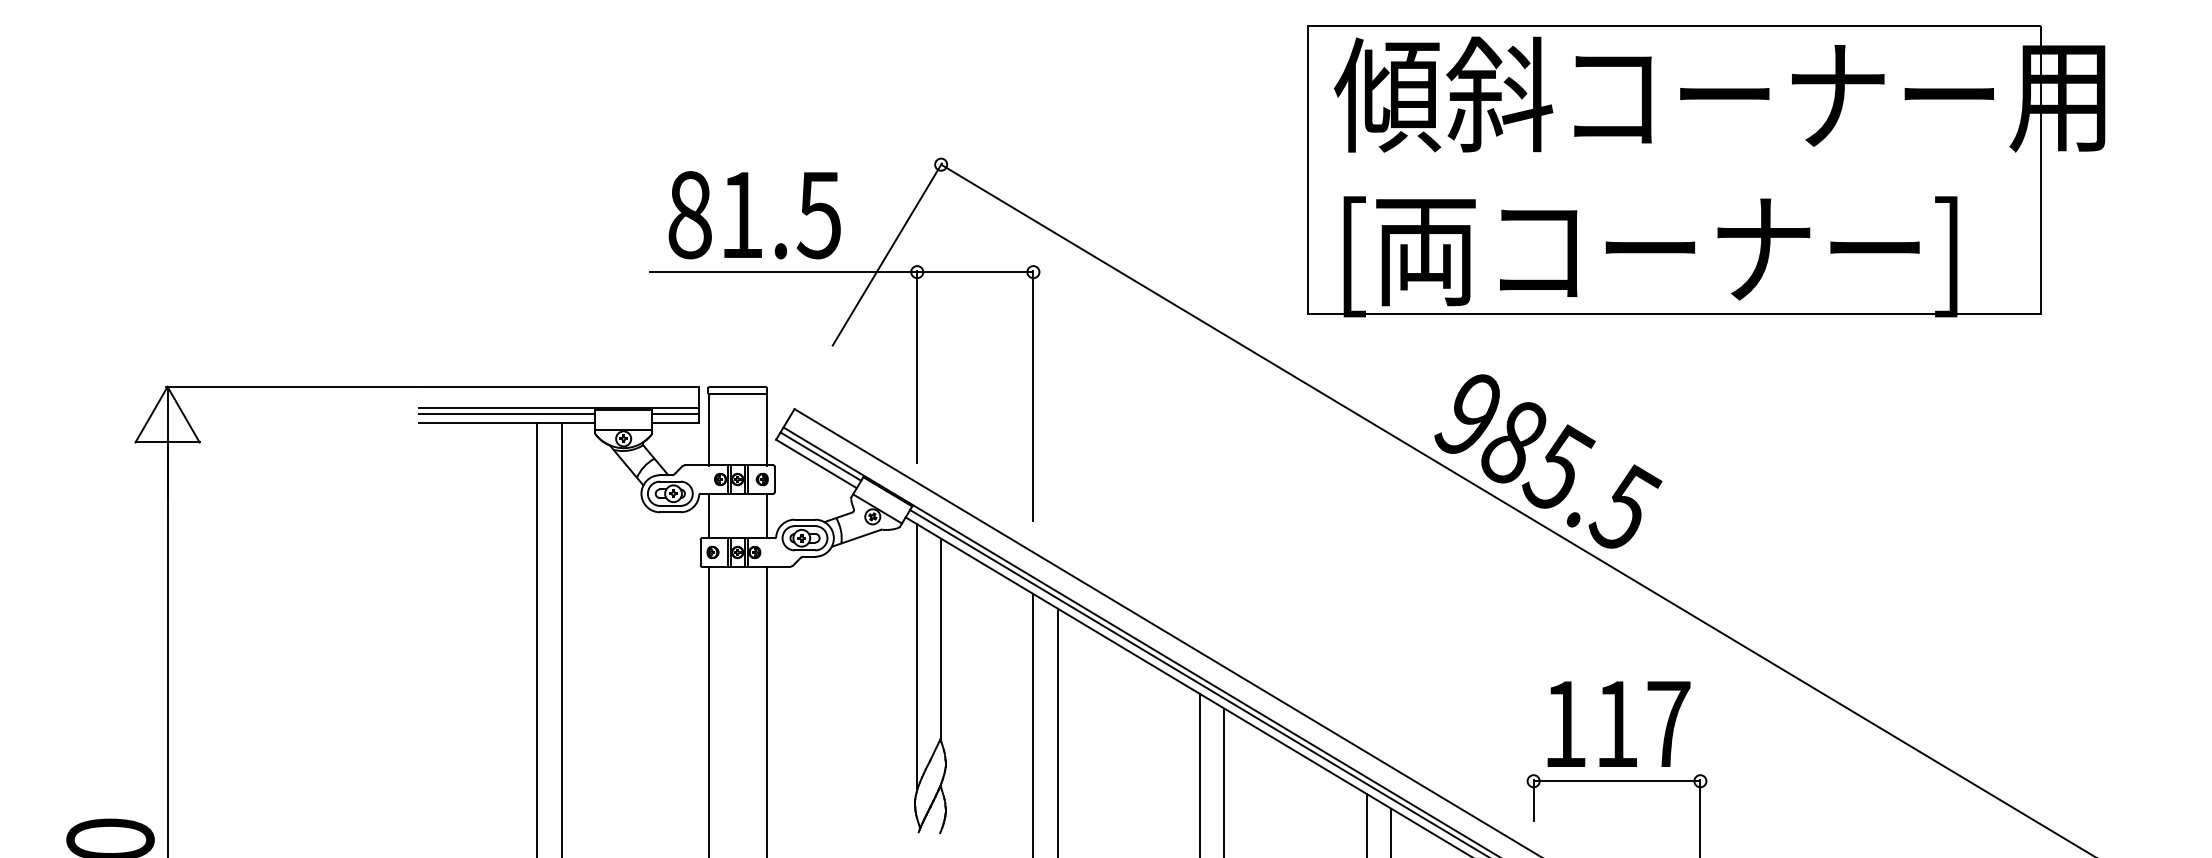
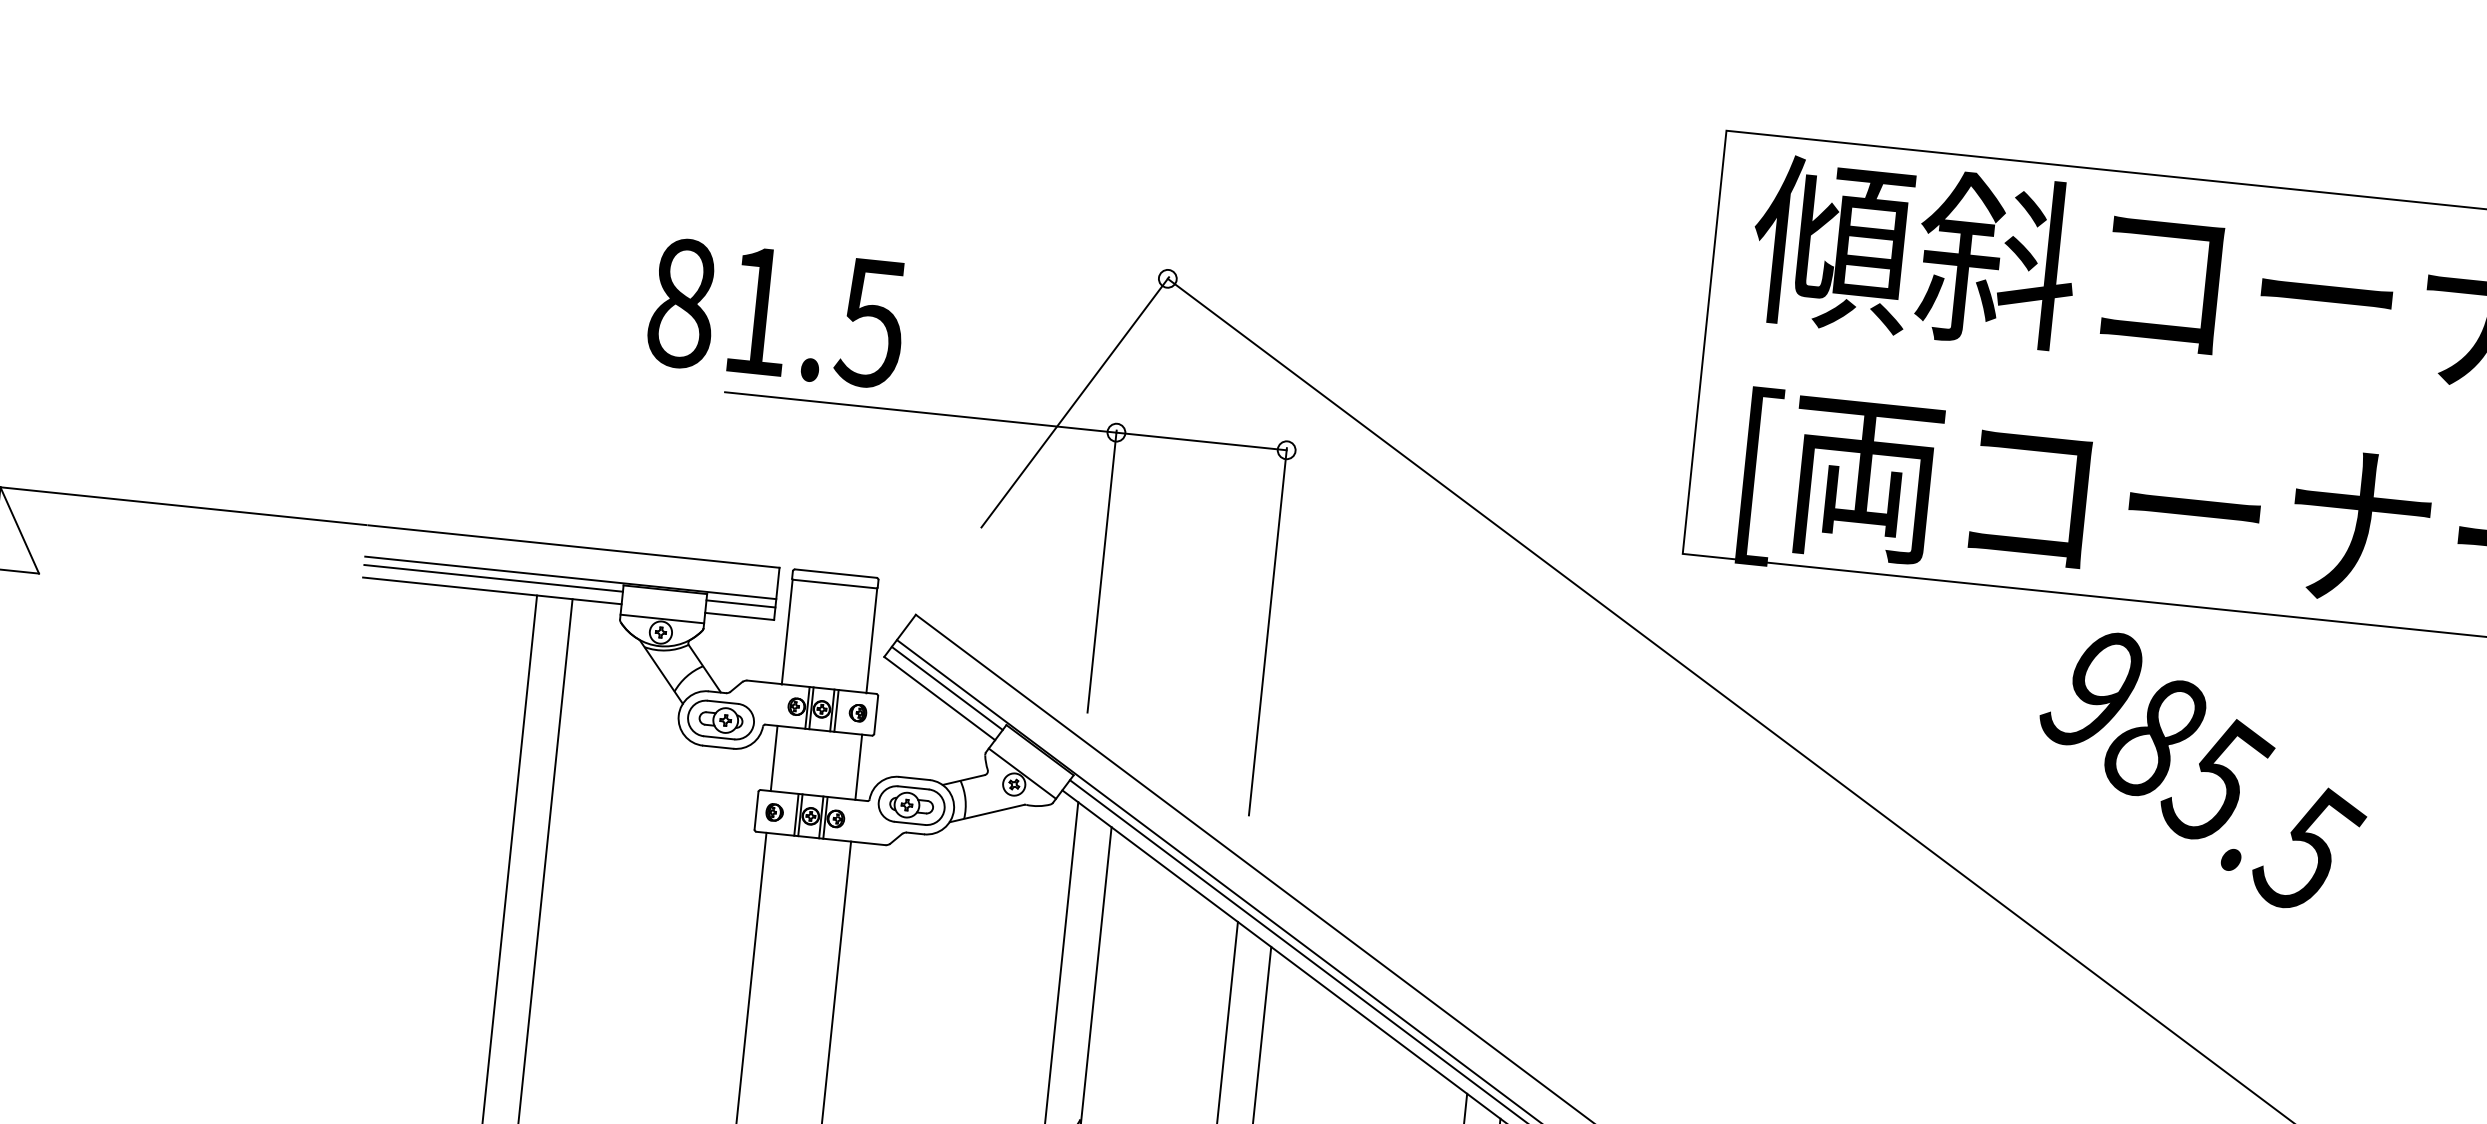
text: (754, 215) -> (776, 313), moved
text: (1548, 461) -> (2203, 770), moved

